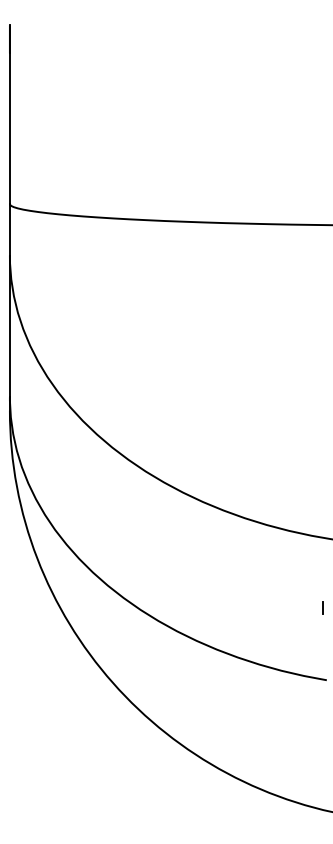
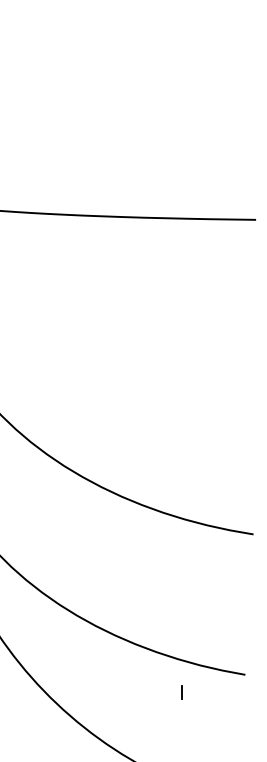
line: (322, 607) -> (181, 692), moved

